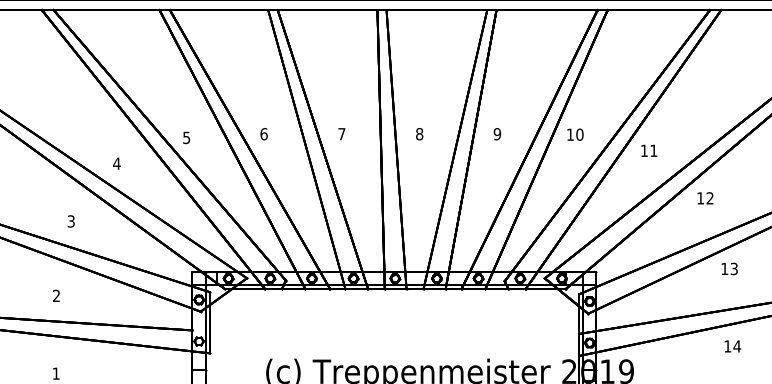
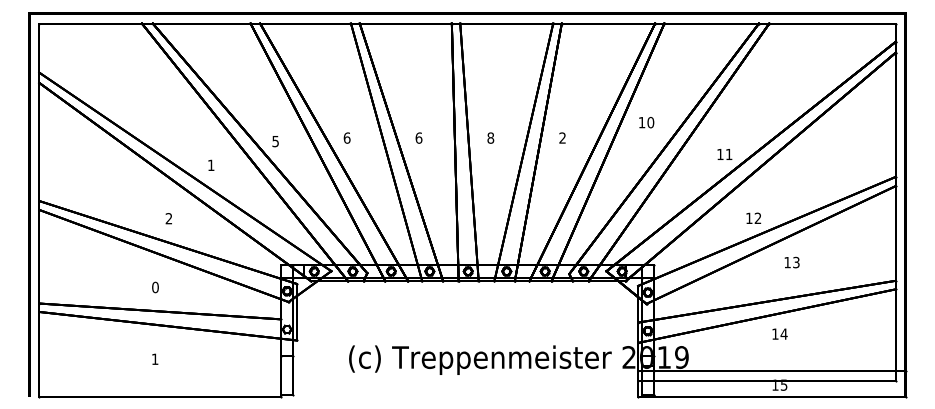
text: (341, 133) -> (418, 137), 7 -> 6
text: (497, 133) -> (562, 137), 9 -> 2
text: (575, 134) -> (646, 122), moved
text: (648, 150) -> (724, 154), moved
text: (116, 162) -> (210, 164), 4 -> 1
text: (705, 197) -> (753, 217), moved
text: (70, 221) -> (168, 218), 3 -> 2
text: (728, 268) -> (791, 262), moved
text: (56, 295) -> (155, 287), 2 -> 0

